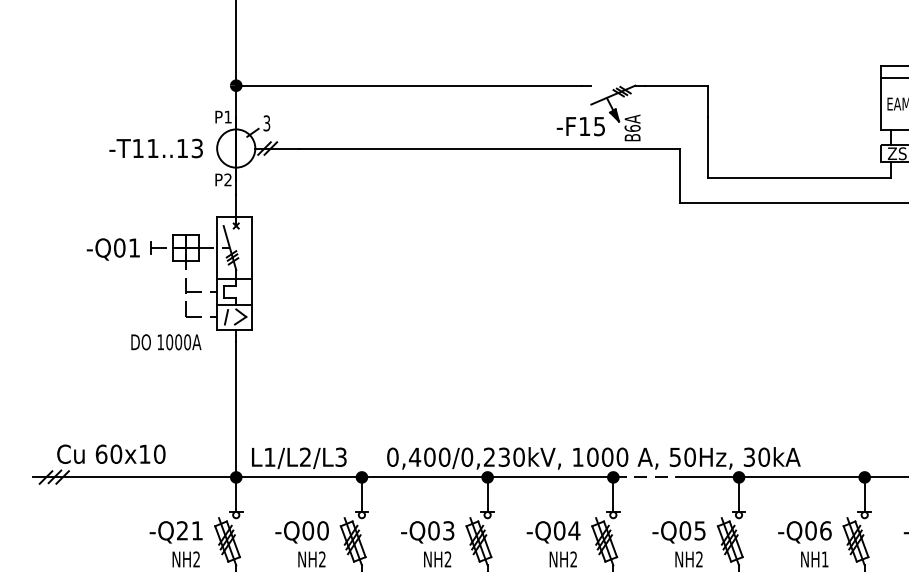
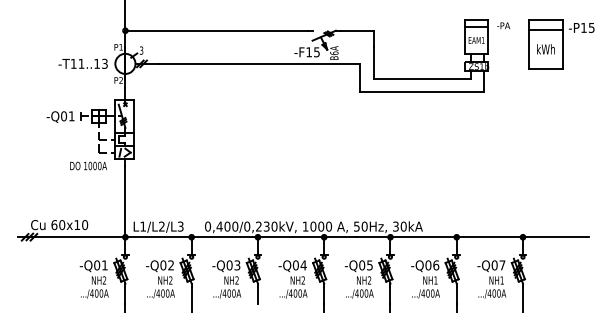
line: (644, 477) -> (340, 237), dashed -> solid
text: (183, 530) -> (97, 265), -Q21 -> -Q01
text: (323, 530) -> (171, 265), -Q00 -> -Q02

